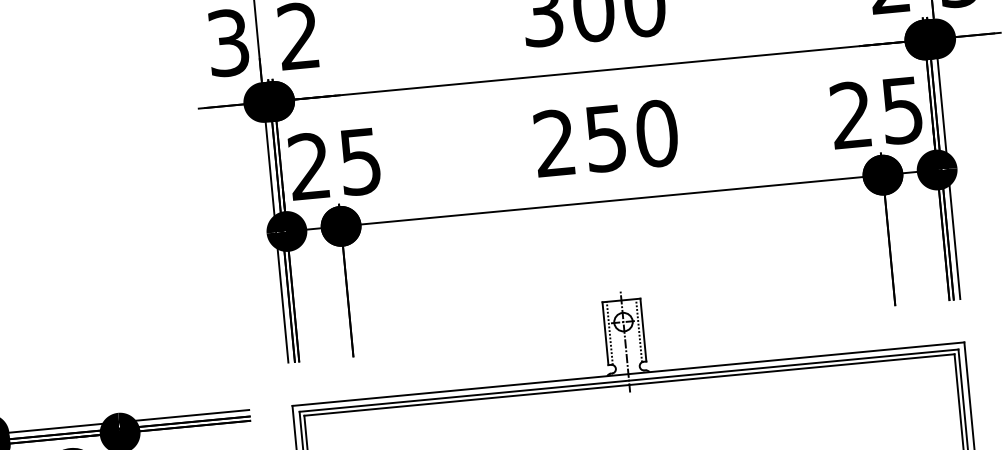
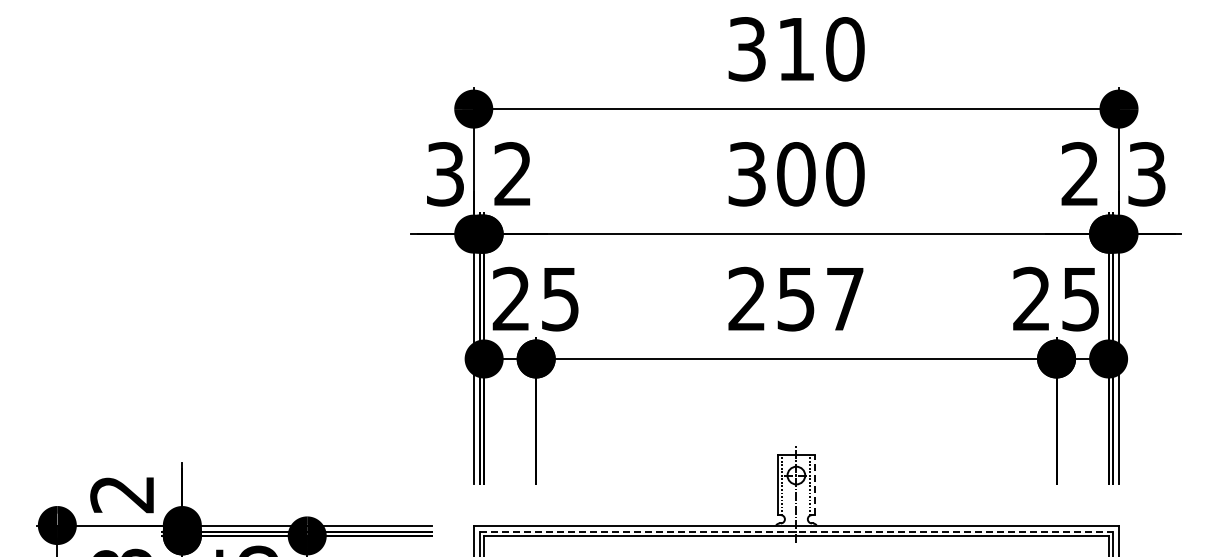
text: (657, 132) -> (845, 298), 250 -> 257
line: (643, 329) -> (814, 484), solid -> dashed
line: (629, 380) -> (796, 531), solid -> dashed

